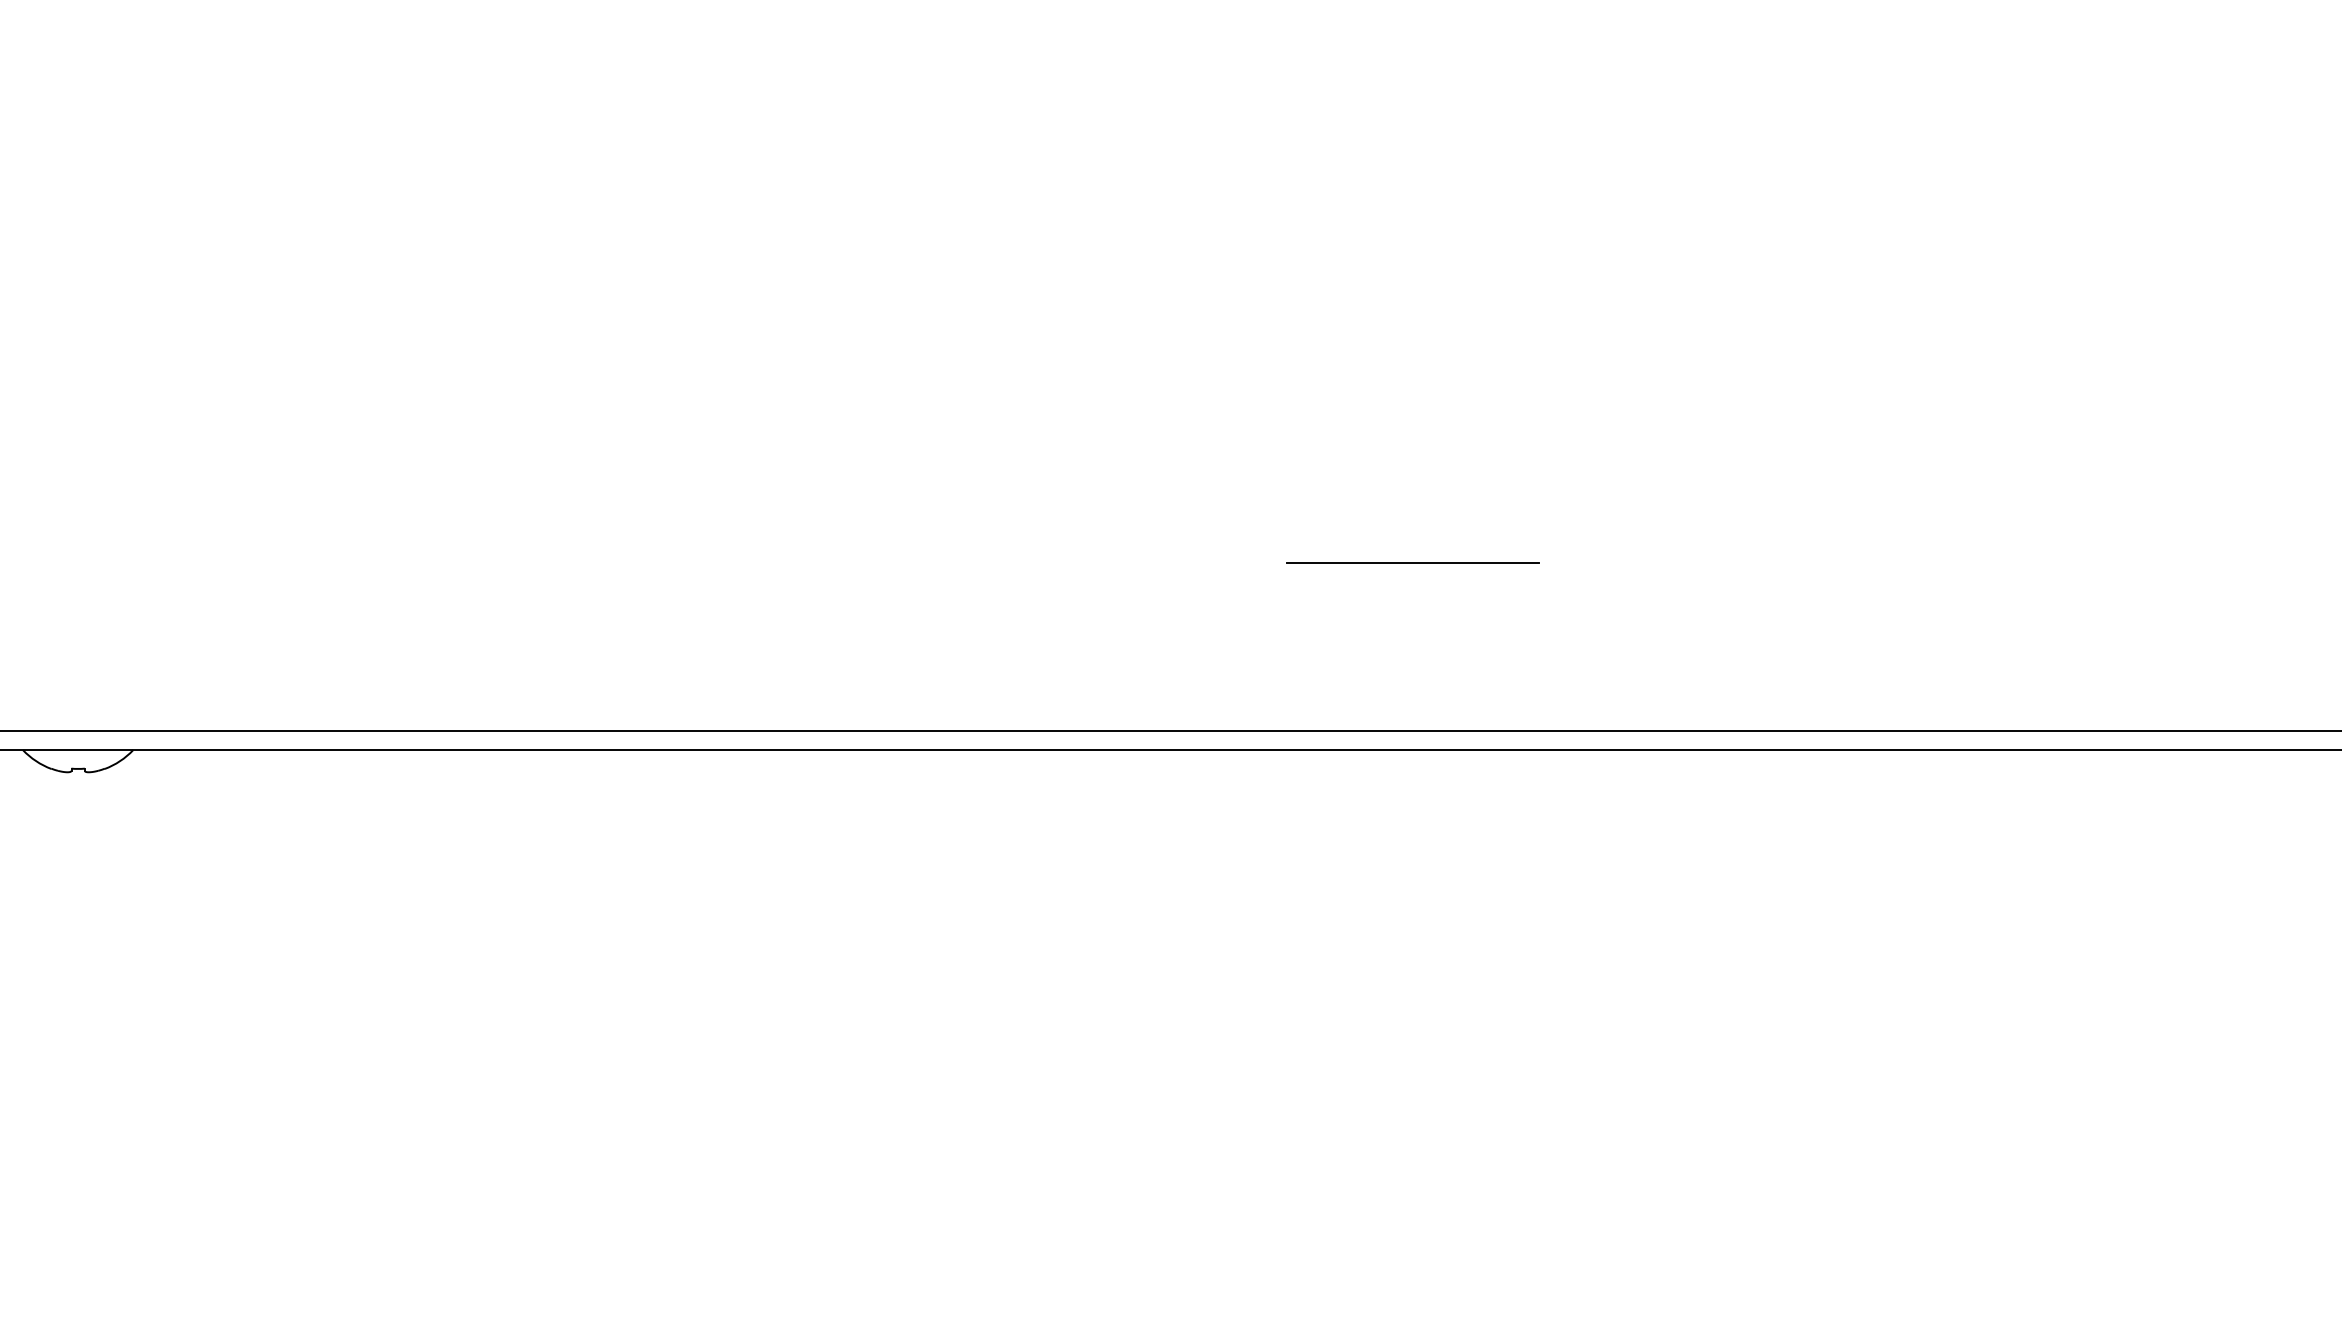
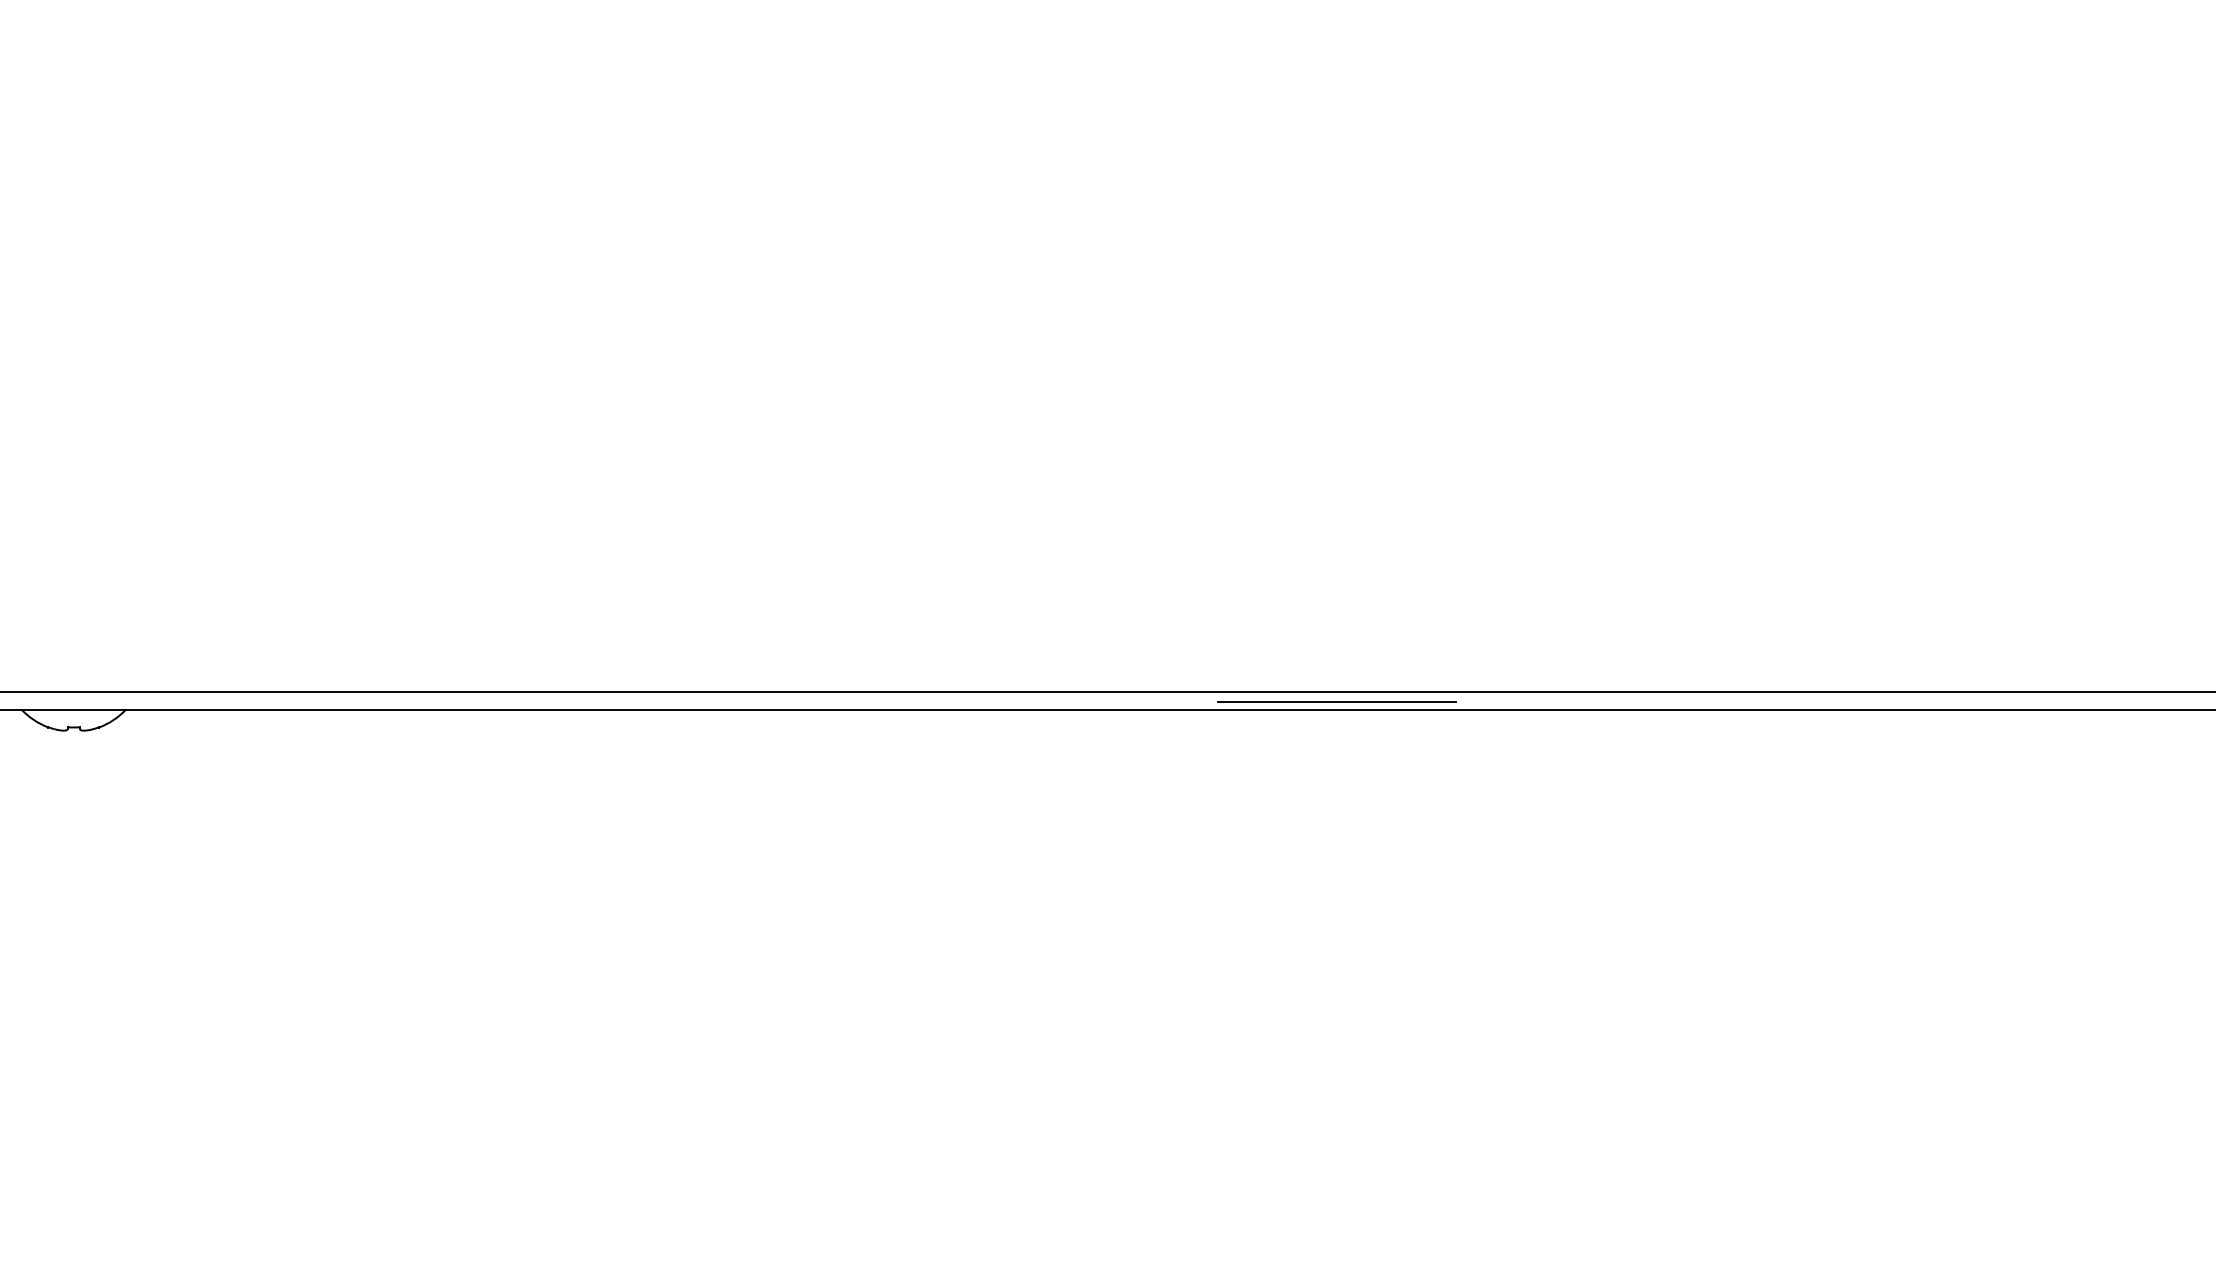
line: (1412, 562) -> (1336, 701), moved

